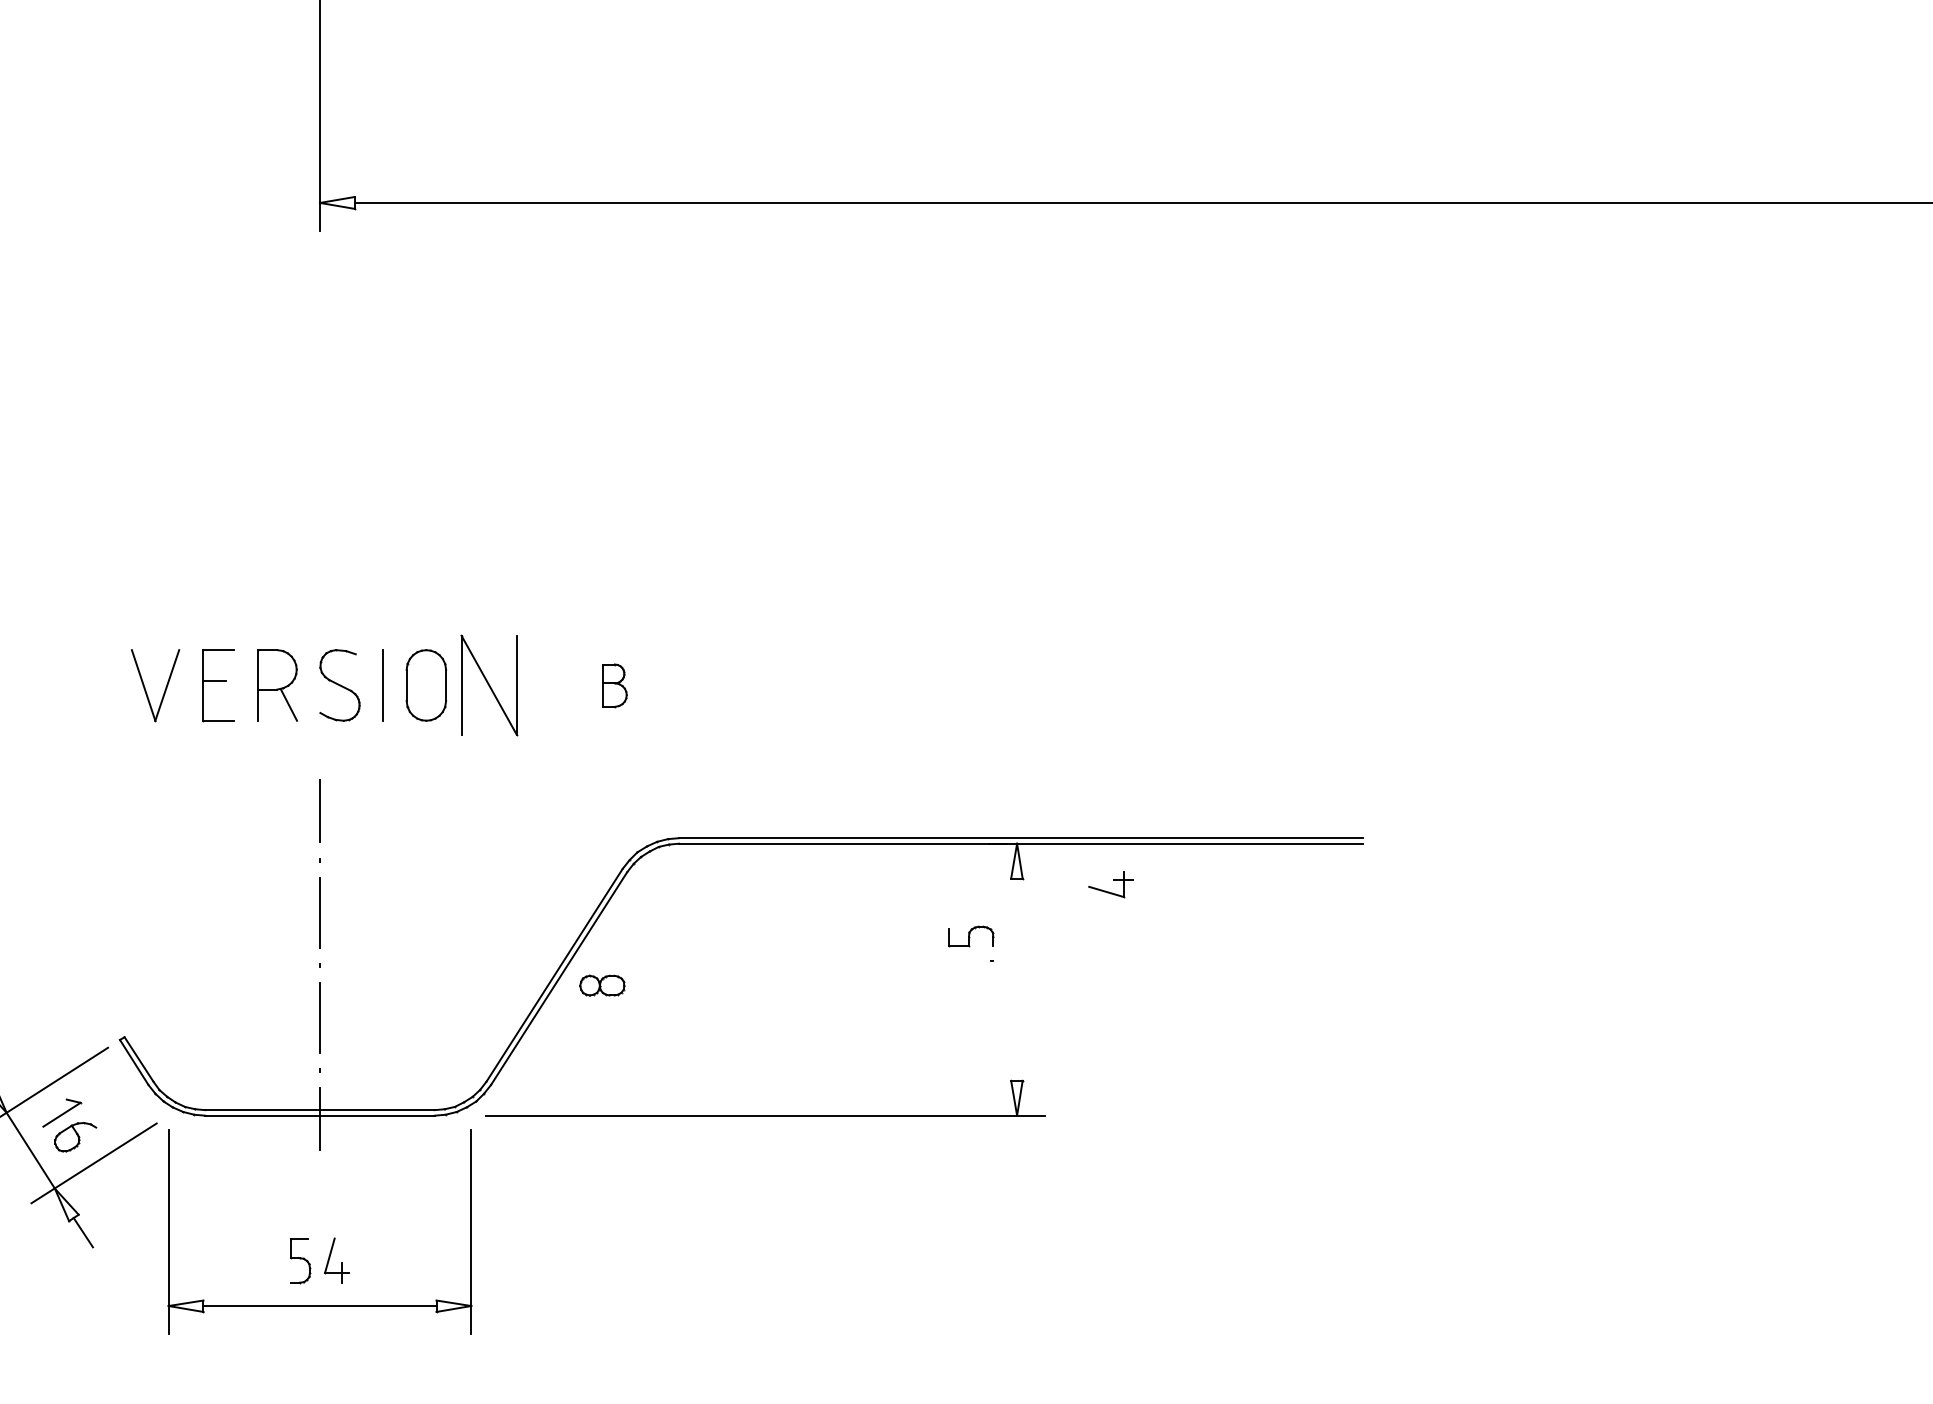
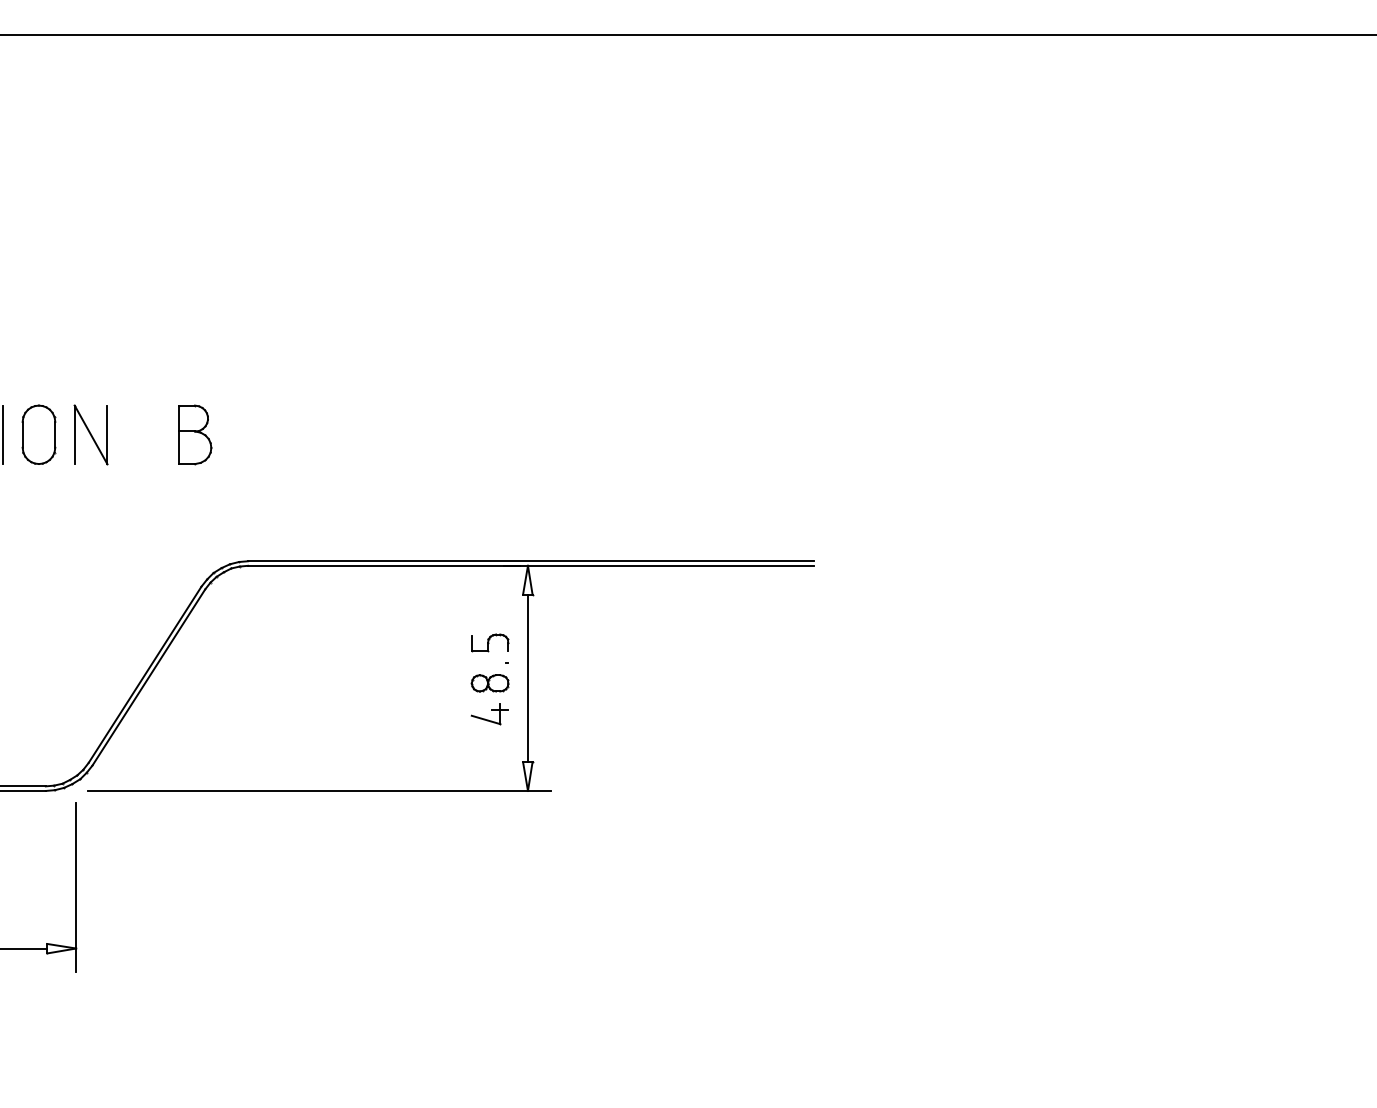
part: (489, 685) -> (91, 434), size x0.71
part: (614, 685) -> (194, 434), size x1.67
part: (1110, 884) -> (489, 713), moved
line: (1017, 979) -> (528, 678), added
part: (602, 985) -> (490, 683), moved

